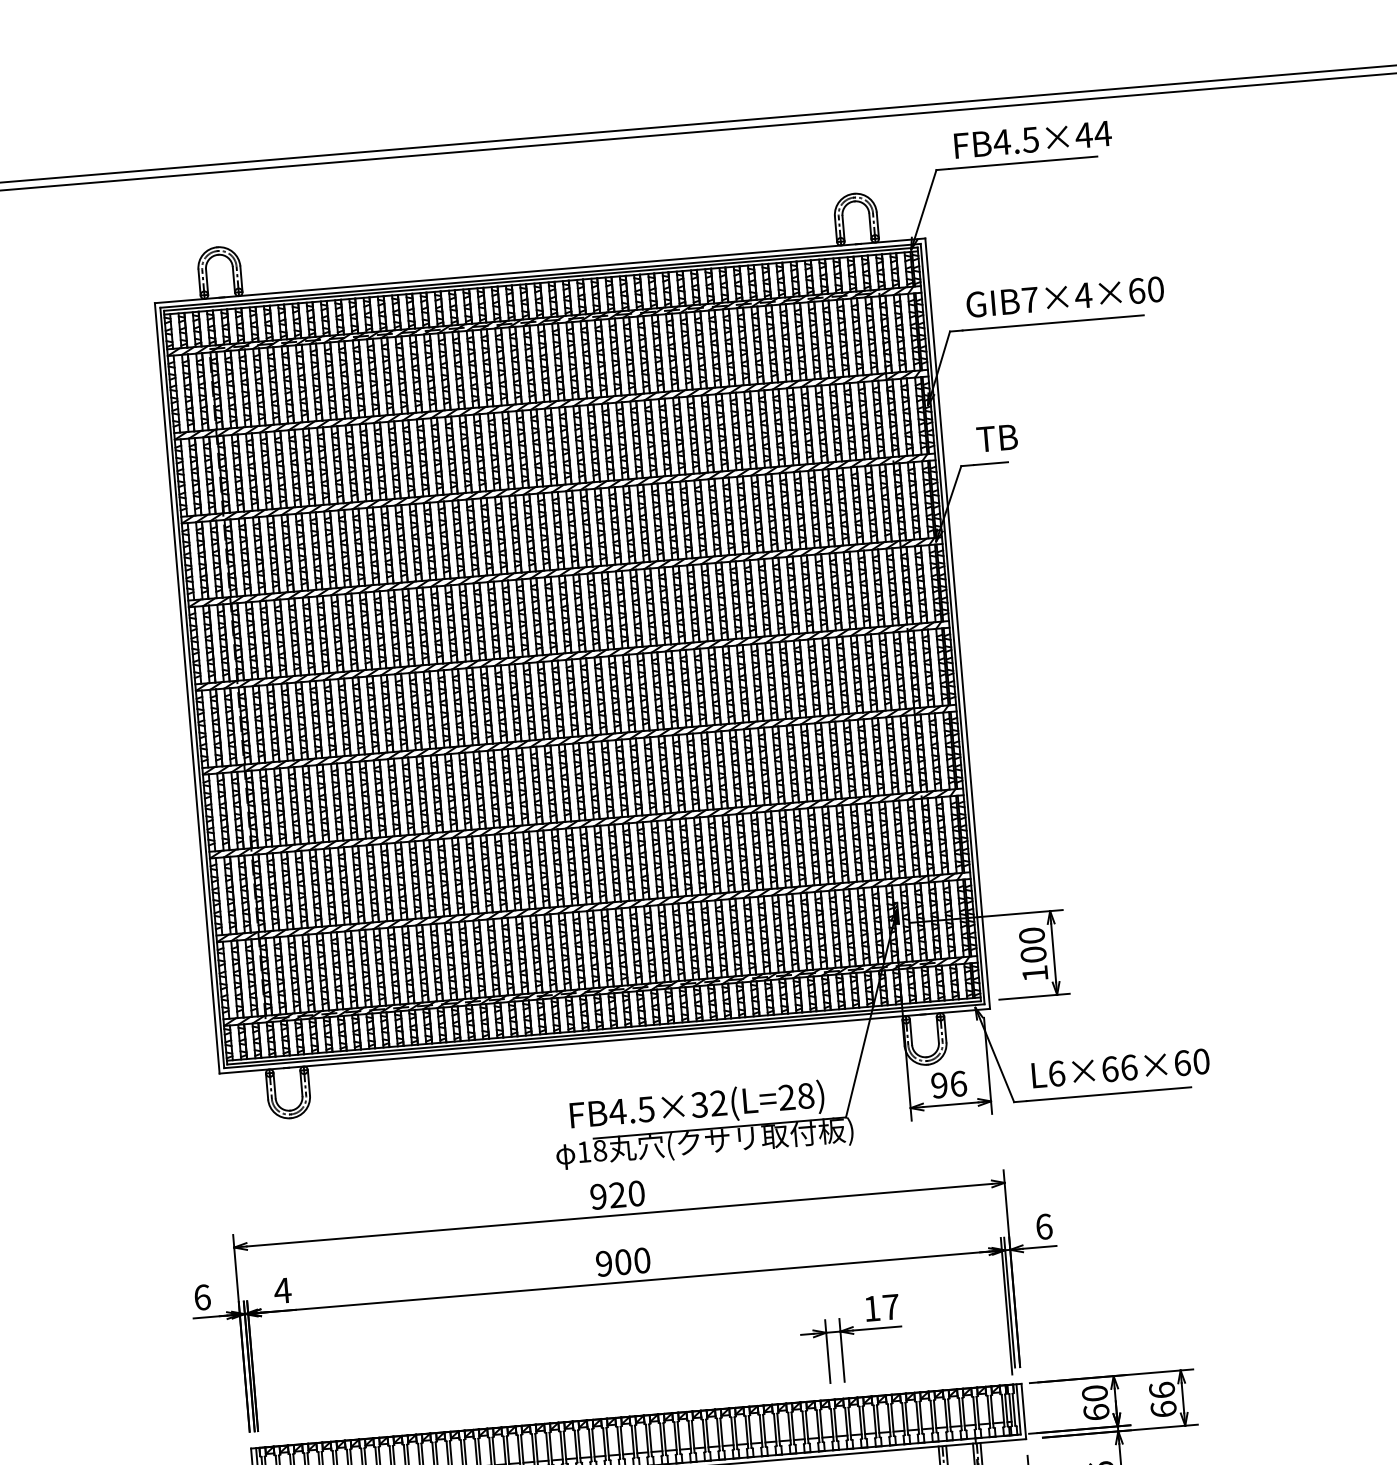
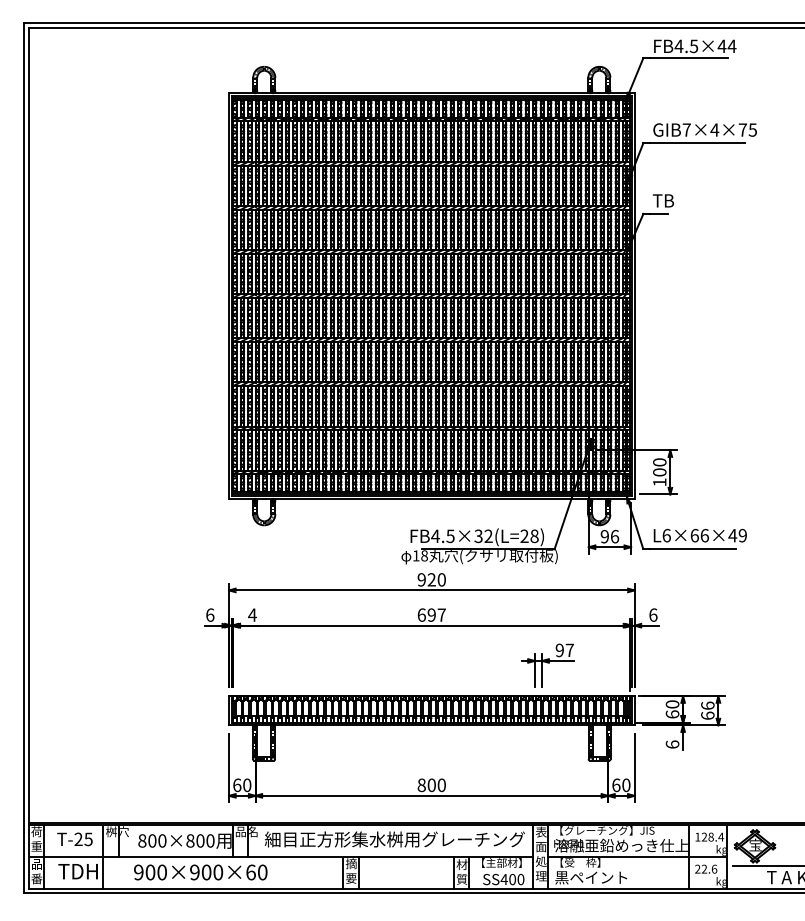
text: (1145, 289) -> (747, 129), GIB7×4×60 -> GIB7×4×75
text: (1191, 1062) -> (737, 535), L6×66×60 -> L6×66×49
text: (622, 1260) -> (431, 614), 900 -> 697
text: (871, 1308) -> (559, 650), 17 -> 97

